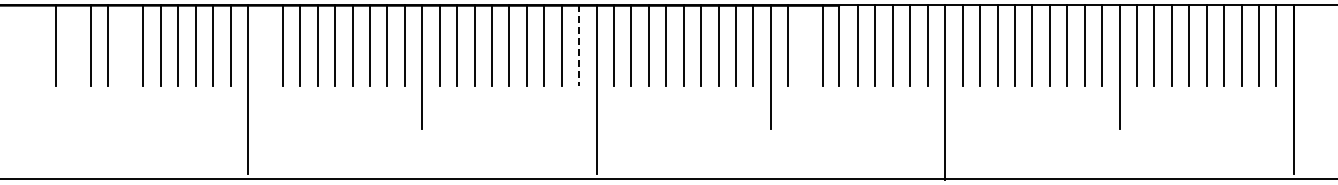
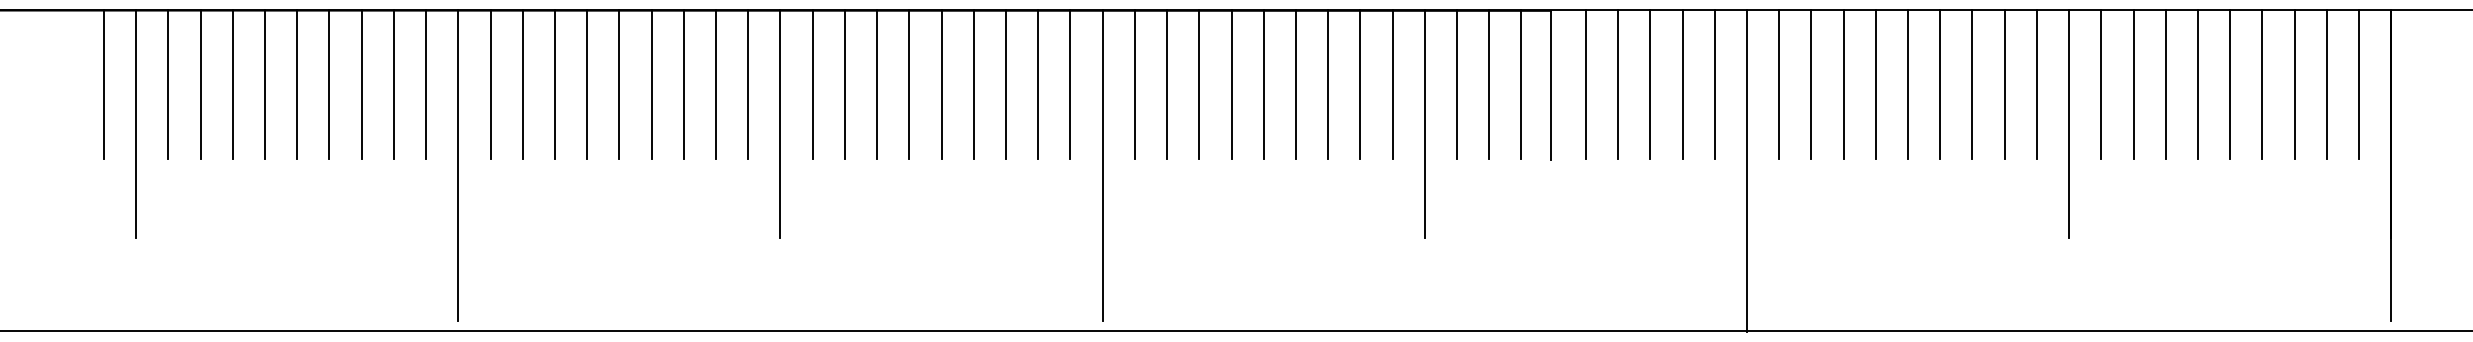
line: (125, 45) -> (232, 84), added
line: (265, 45) -> (490, 84), added
line: (805, 45) -> (1488, 84), added
line: (579, 46) -> (1071, 85), dashed -> solid
line: (73, 66) -> (135, 122), added

